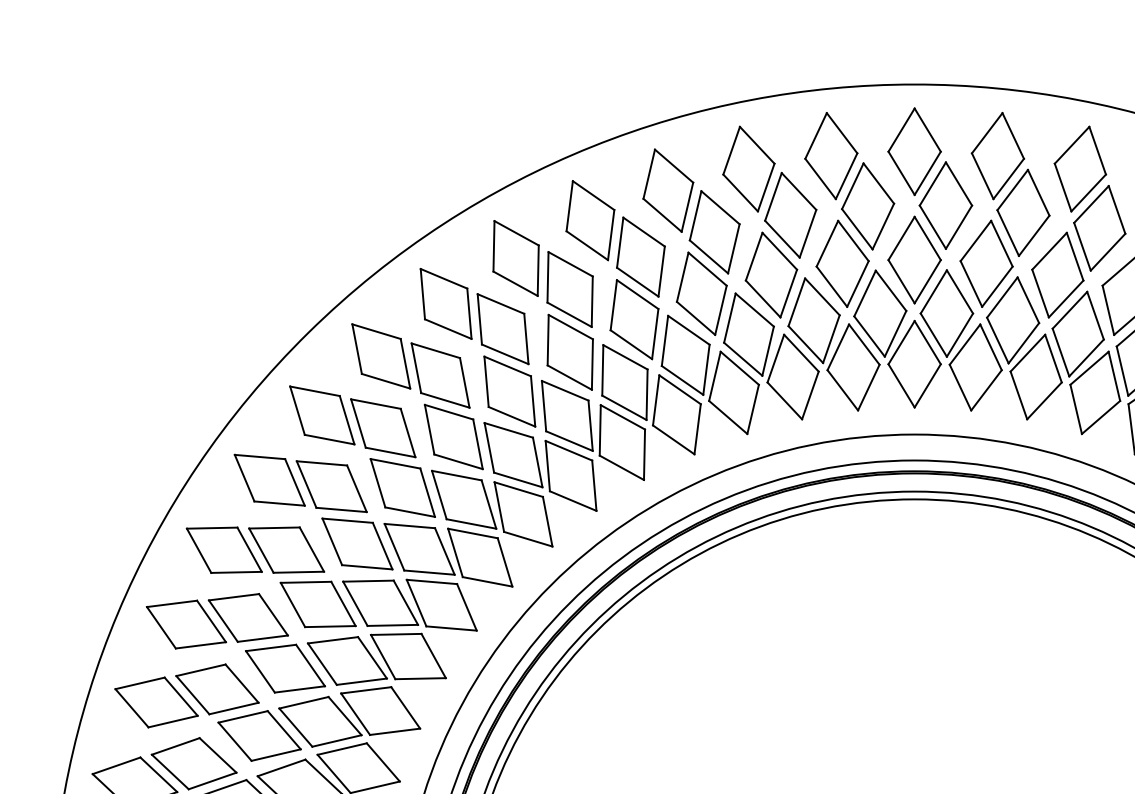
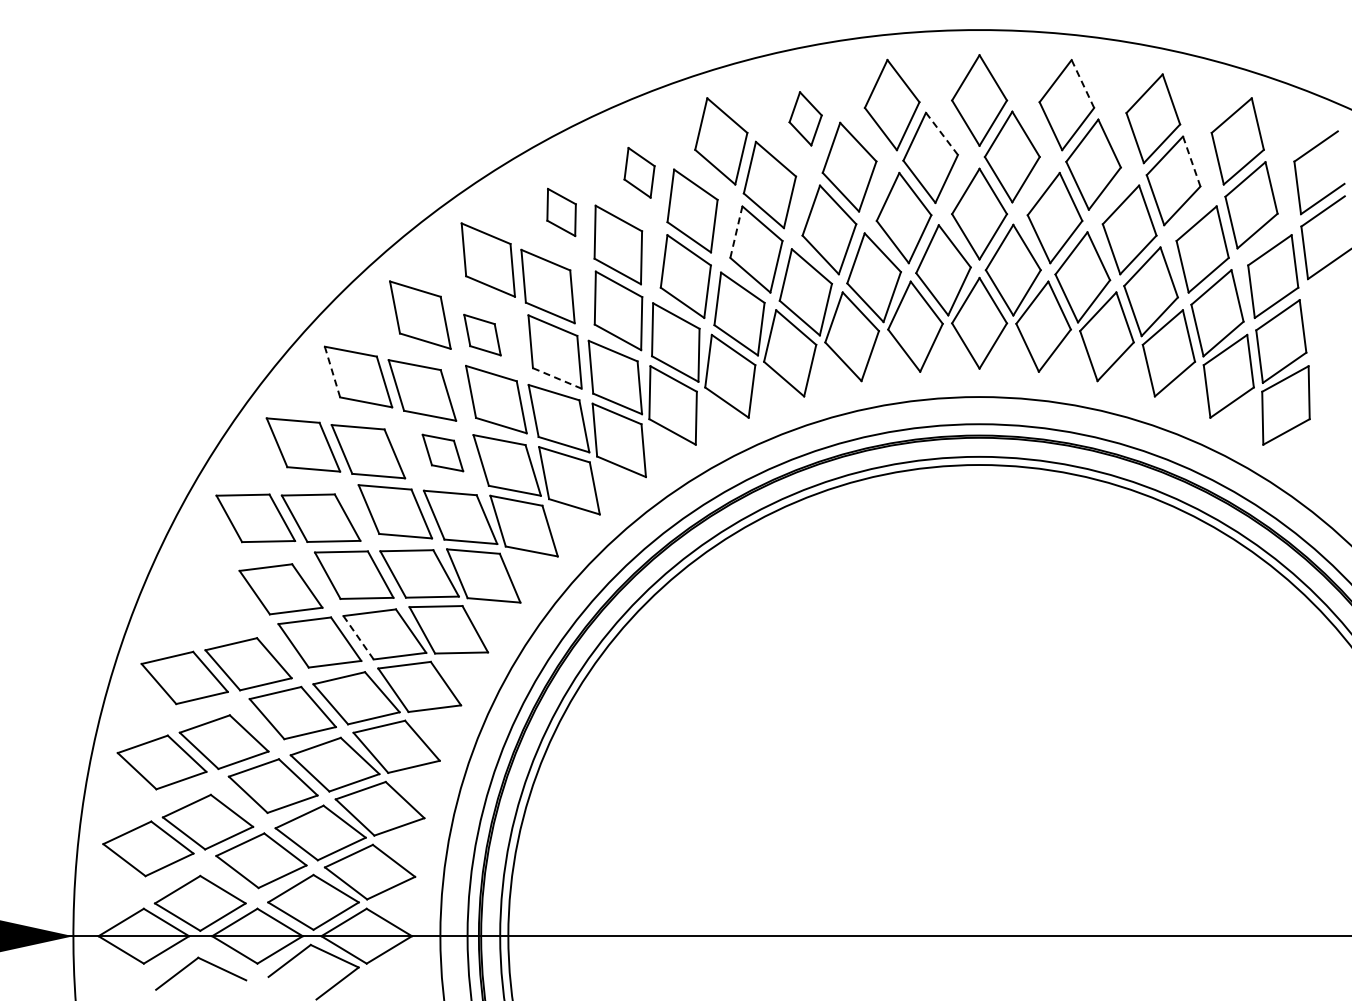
line: (1013, 136) -> (1083, 84), solid -> dashed
part: (748, 168) -> (805, 118), size x0.6
line: (879, 184) -> (942, 134), solid -> dashed
line: (1116, 210) -> (1191, 162), solid -> dashed
part: (590, 220) -> (639, 172), size x0.6
part: (515, 258) -> (561, 212), size x0.6
line: (682, 276) -> (736, 231), solid -> dashed
part: (440, 374) -> (482, 334), size x0.6
line: (297, 410) -> (332, 371), solid -> dashed
line: (512, 416) -> (557, 378), solid -> dashed
part: (402, 487) -> (442, 452), size x0.6
part: (185, 624) -> (215, 596), removed
line: (322, 663) -> (358, 637), solid -> dashed

